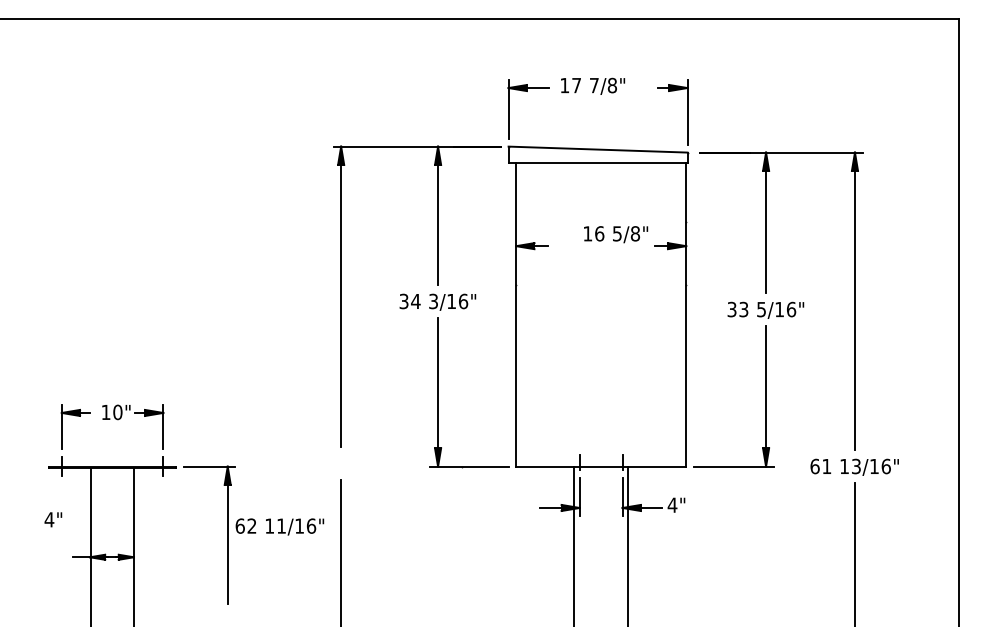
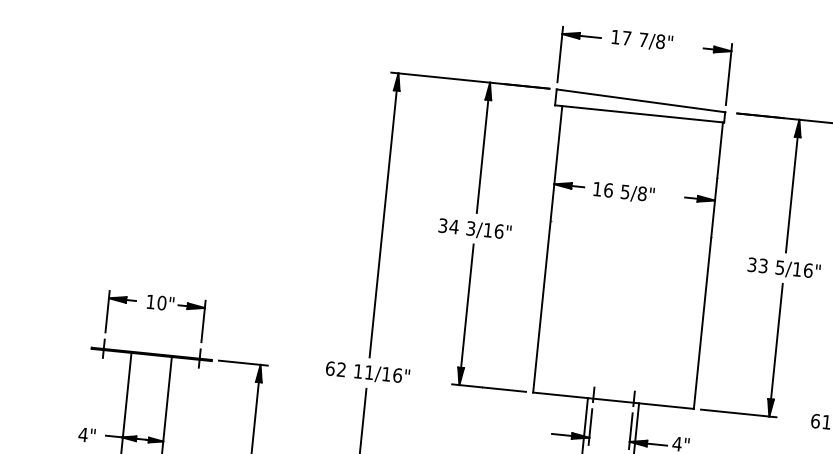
text: (616, 234) -> (624, 192), moved
text: (53, 519) -> (87, 434), moved
text: (279, 526) -> (367, 372), moved

